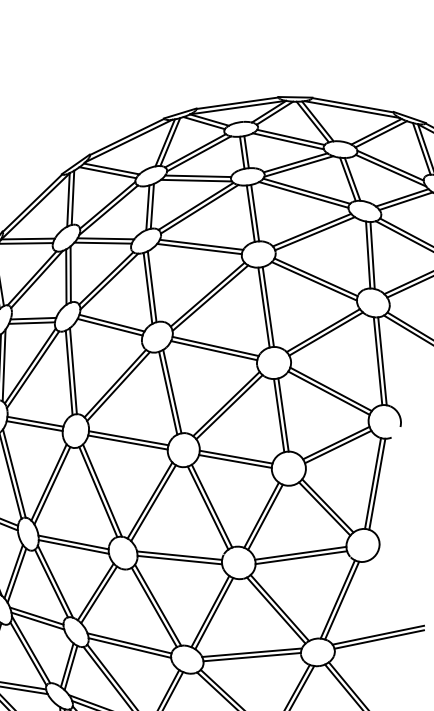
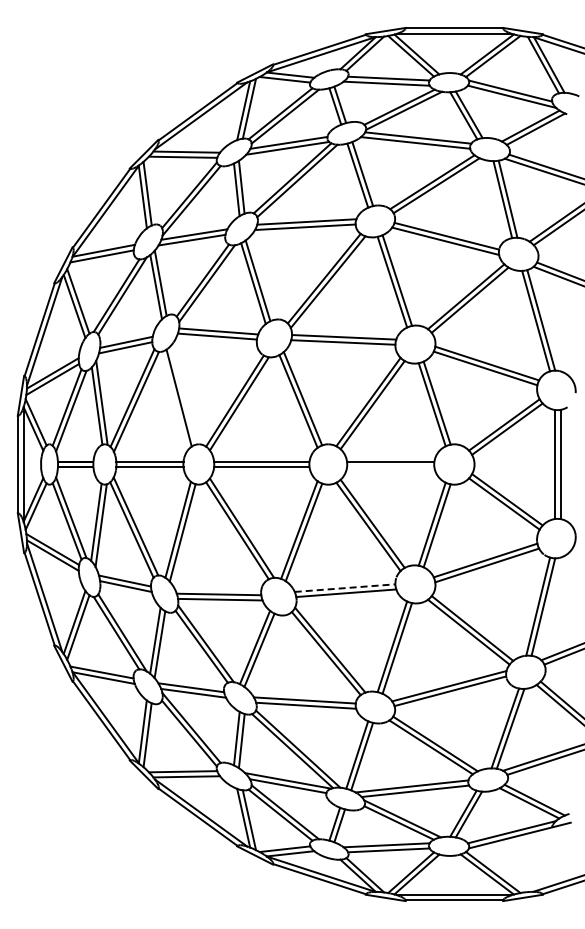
line: (73, 370) -> (183, 394), removed
line: (235, 461) -> (390, 467), removed
line: (179, 556) -> (345, 588), solid -> dashed

